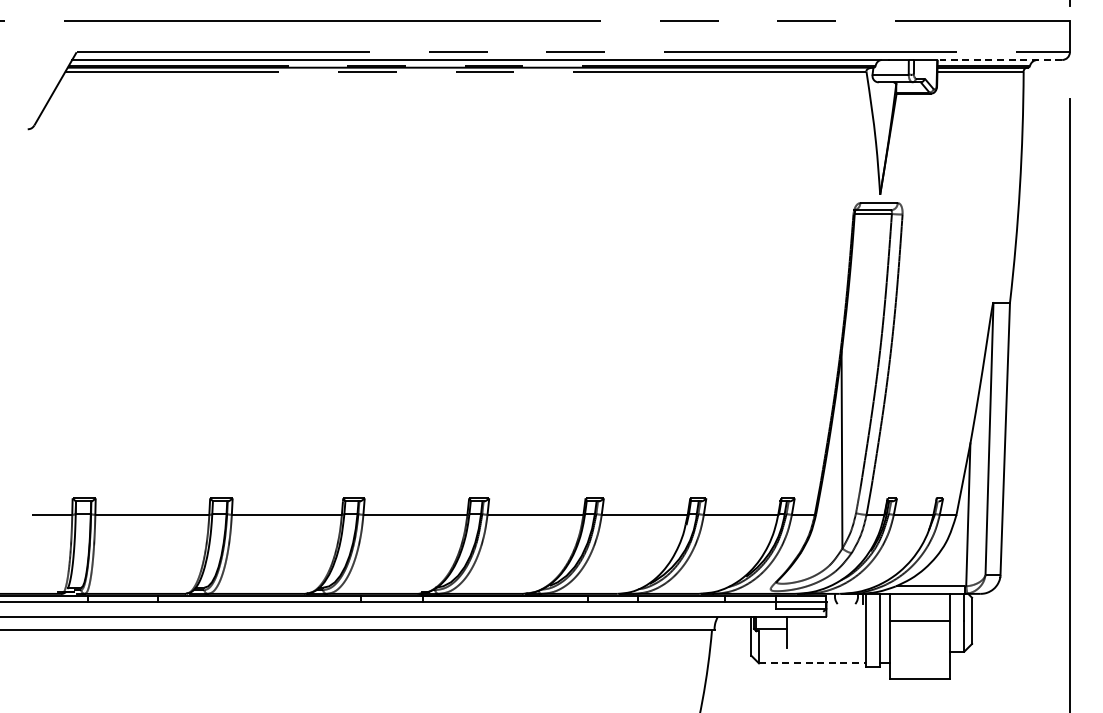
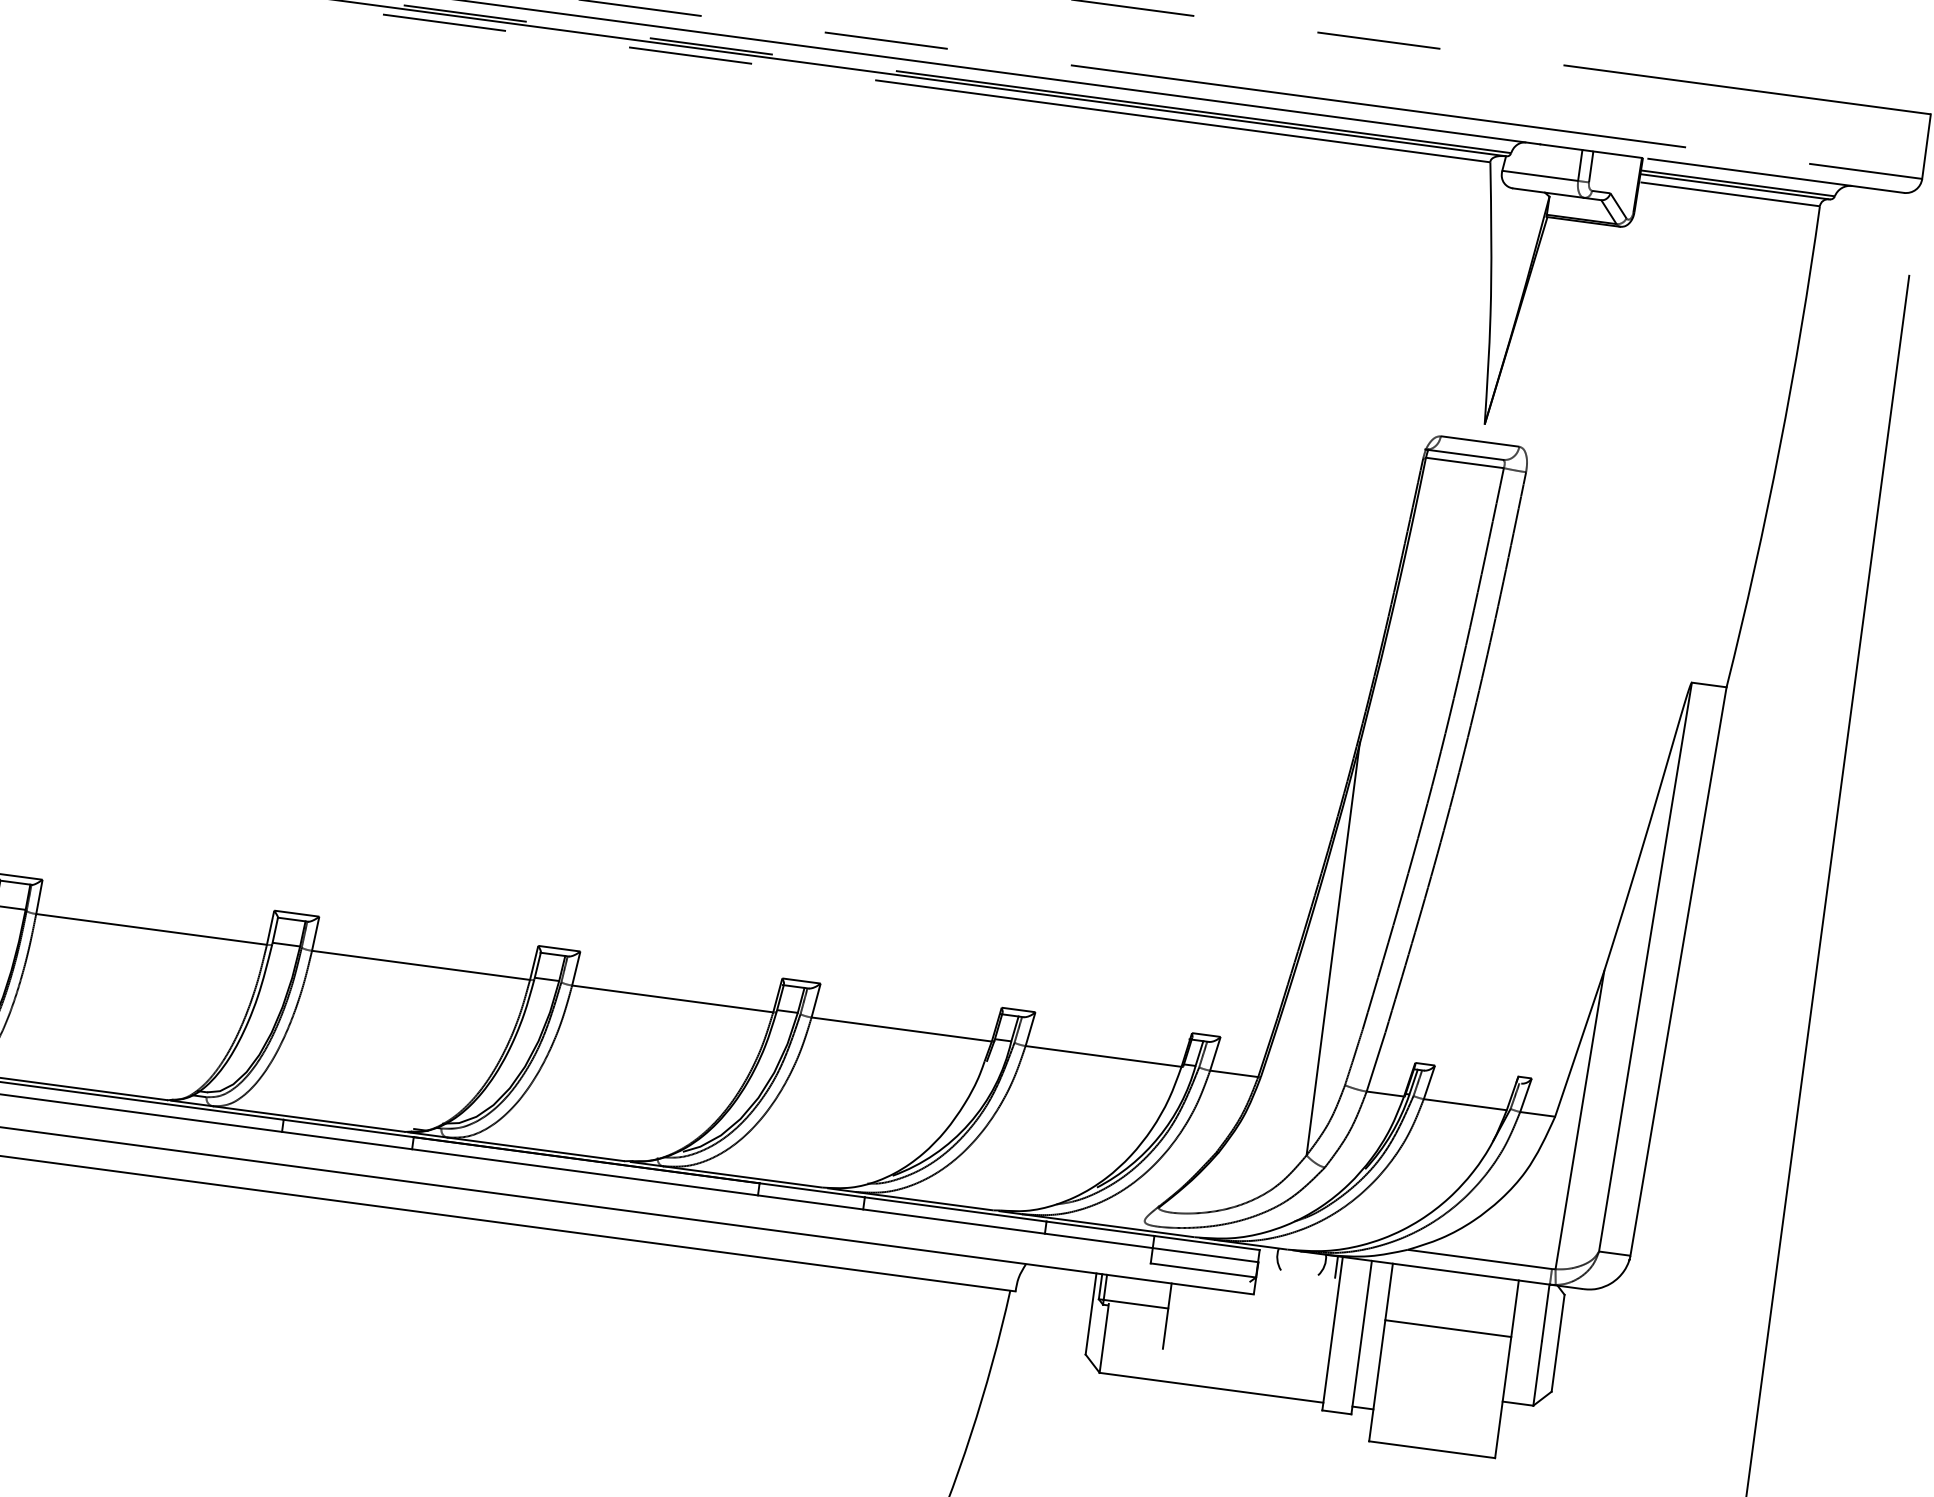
line: (1001, 59) -> (1776, 174), dashed -> solid
line: (812, 663) -> (1211, 1388), dashed -> solid

